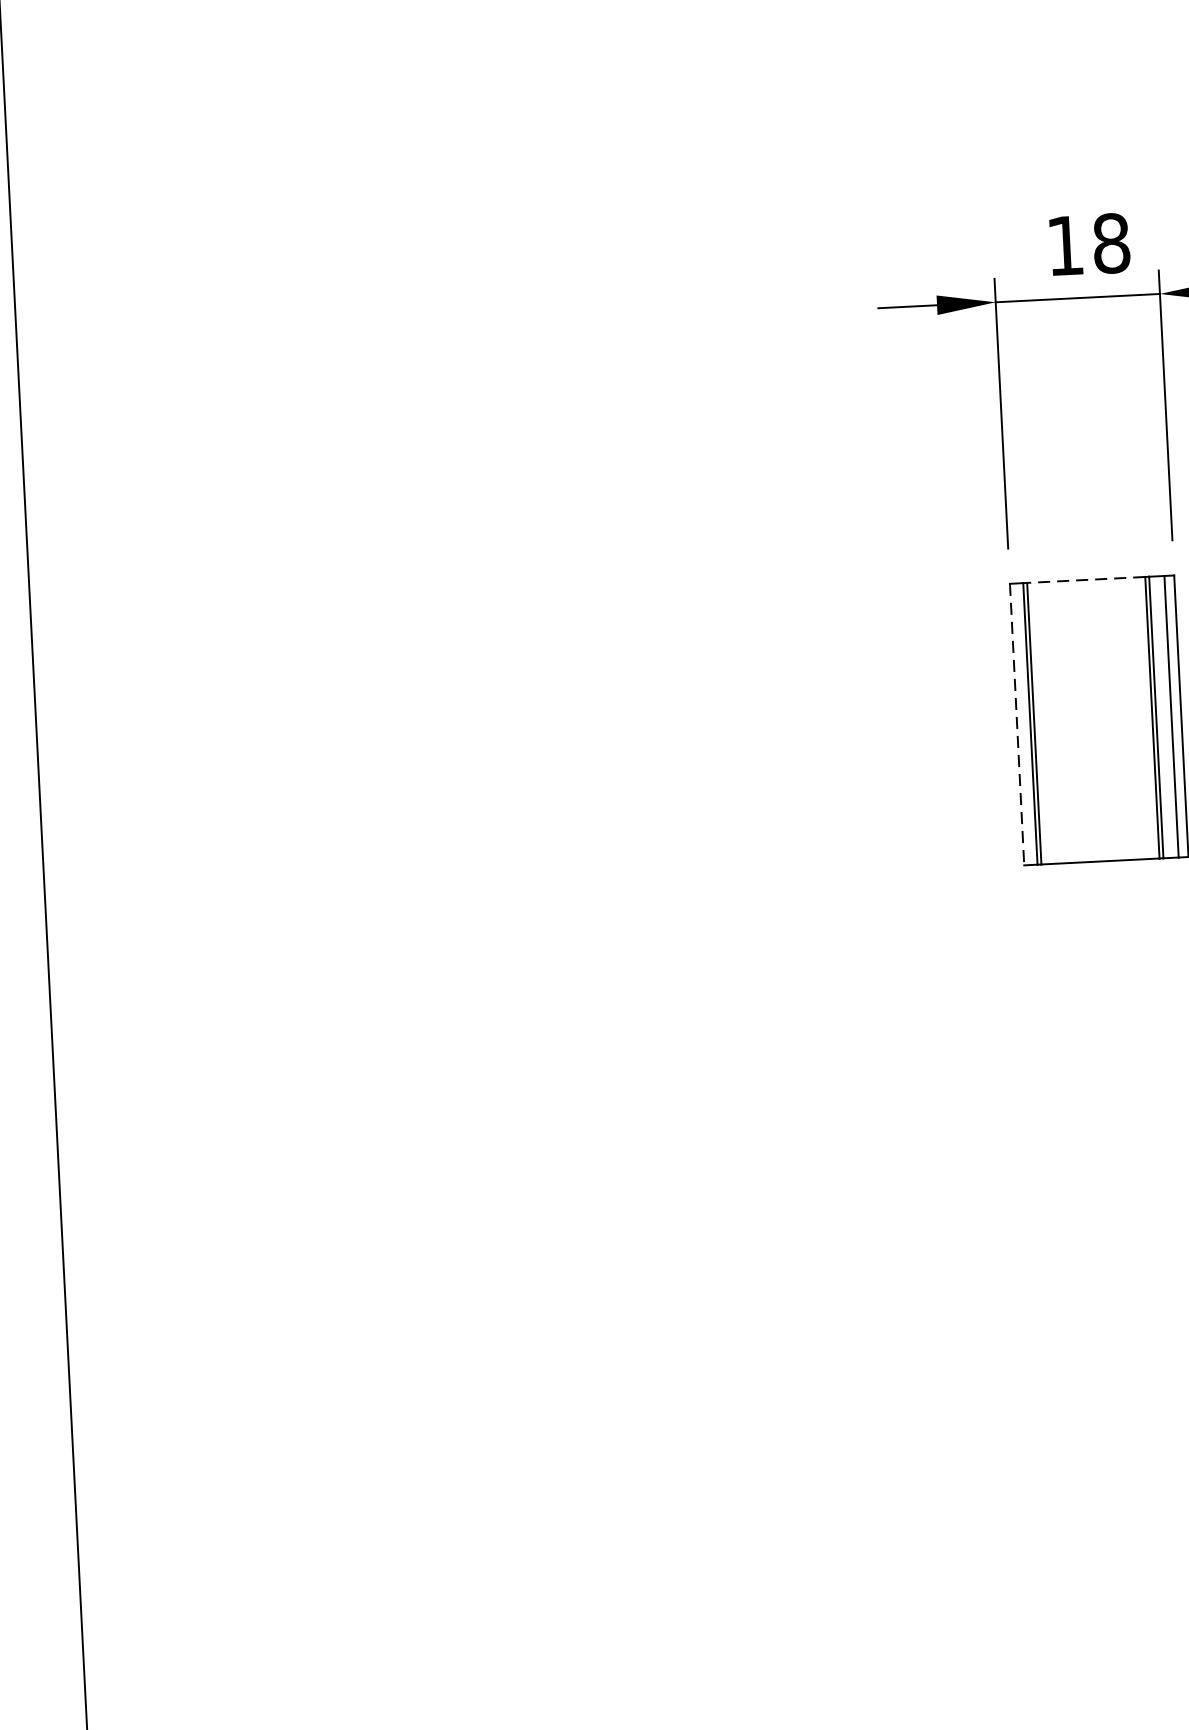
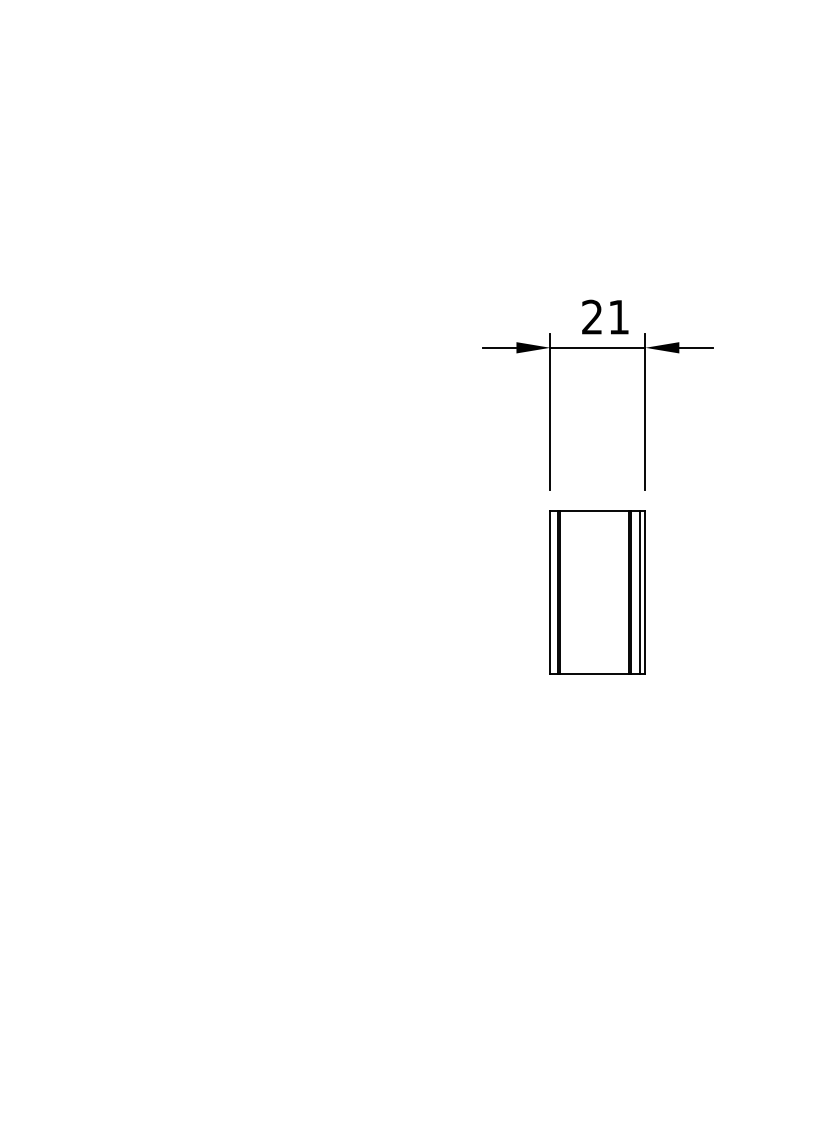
text: (1088, 243) -> (605, 316), 18 -> 21
line: (1086, 579) -> (594, 510), dashed -> solid
line: (1017, 725) -> (550, 592), dashed -> solid

